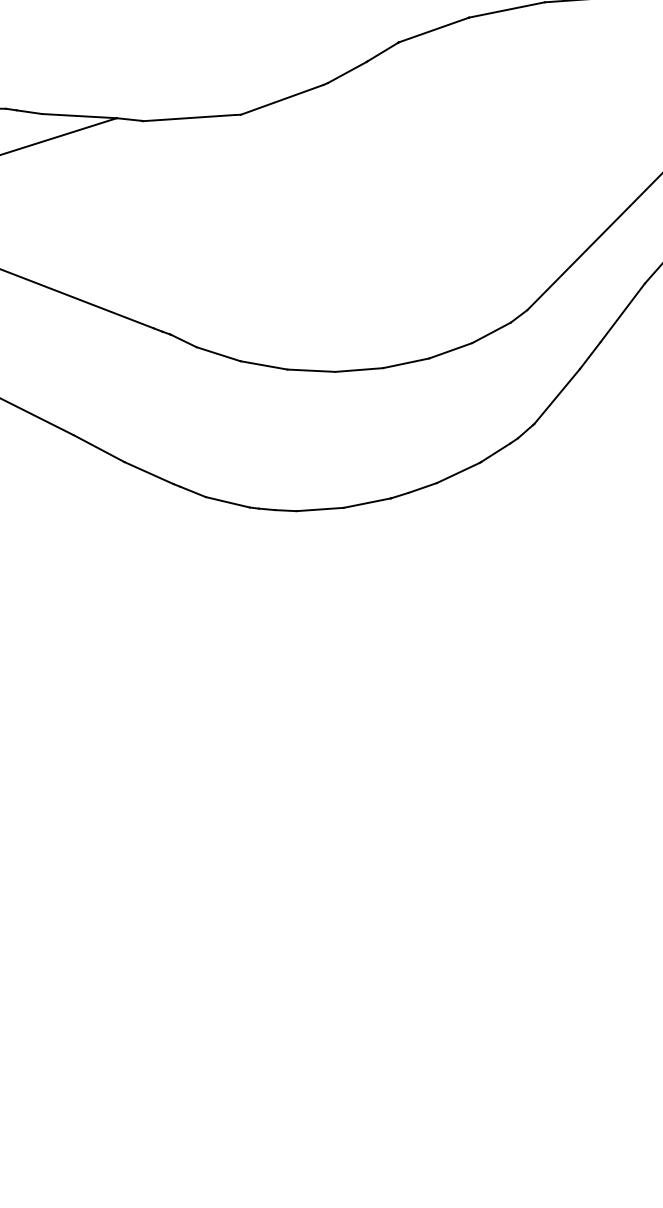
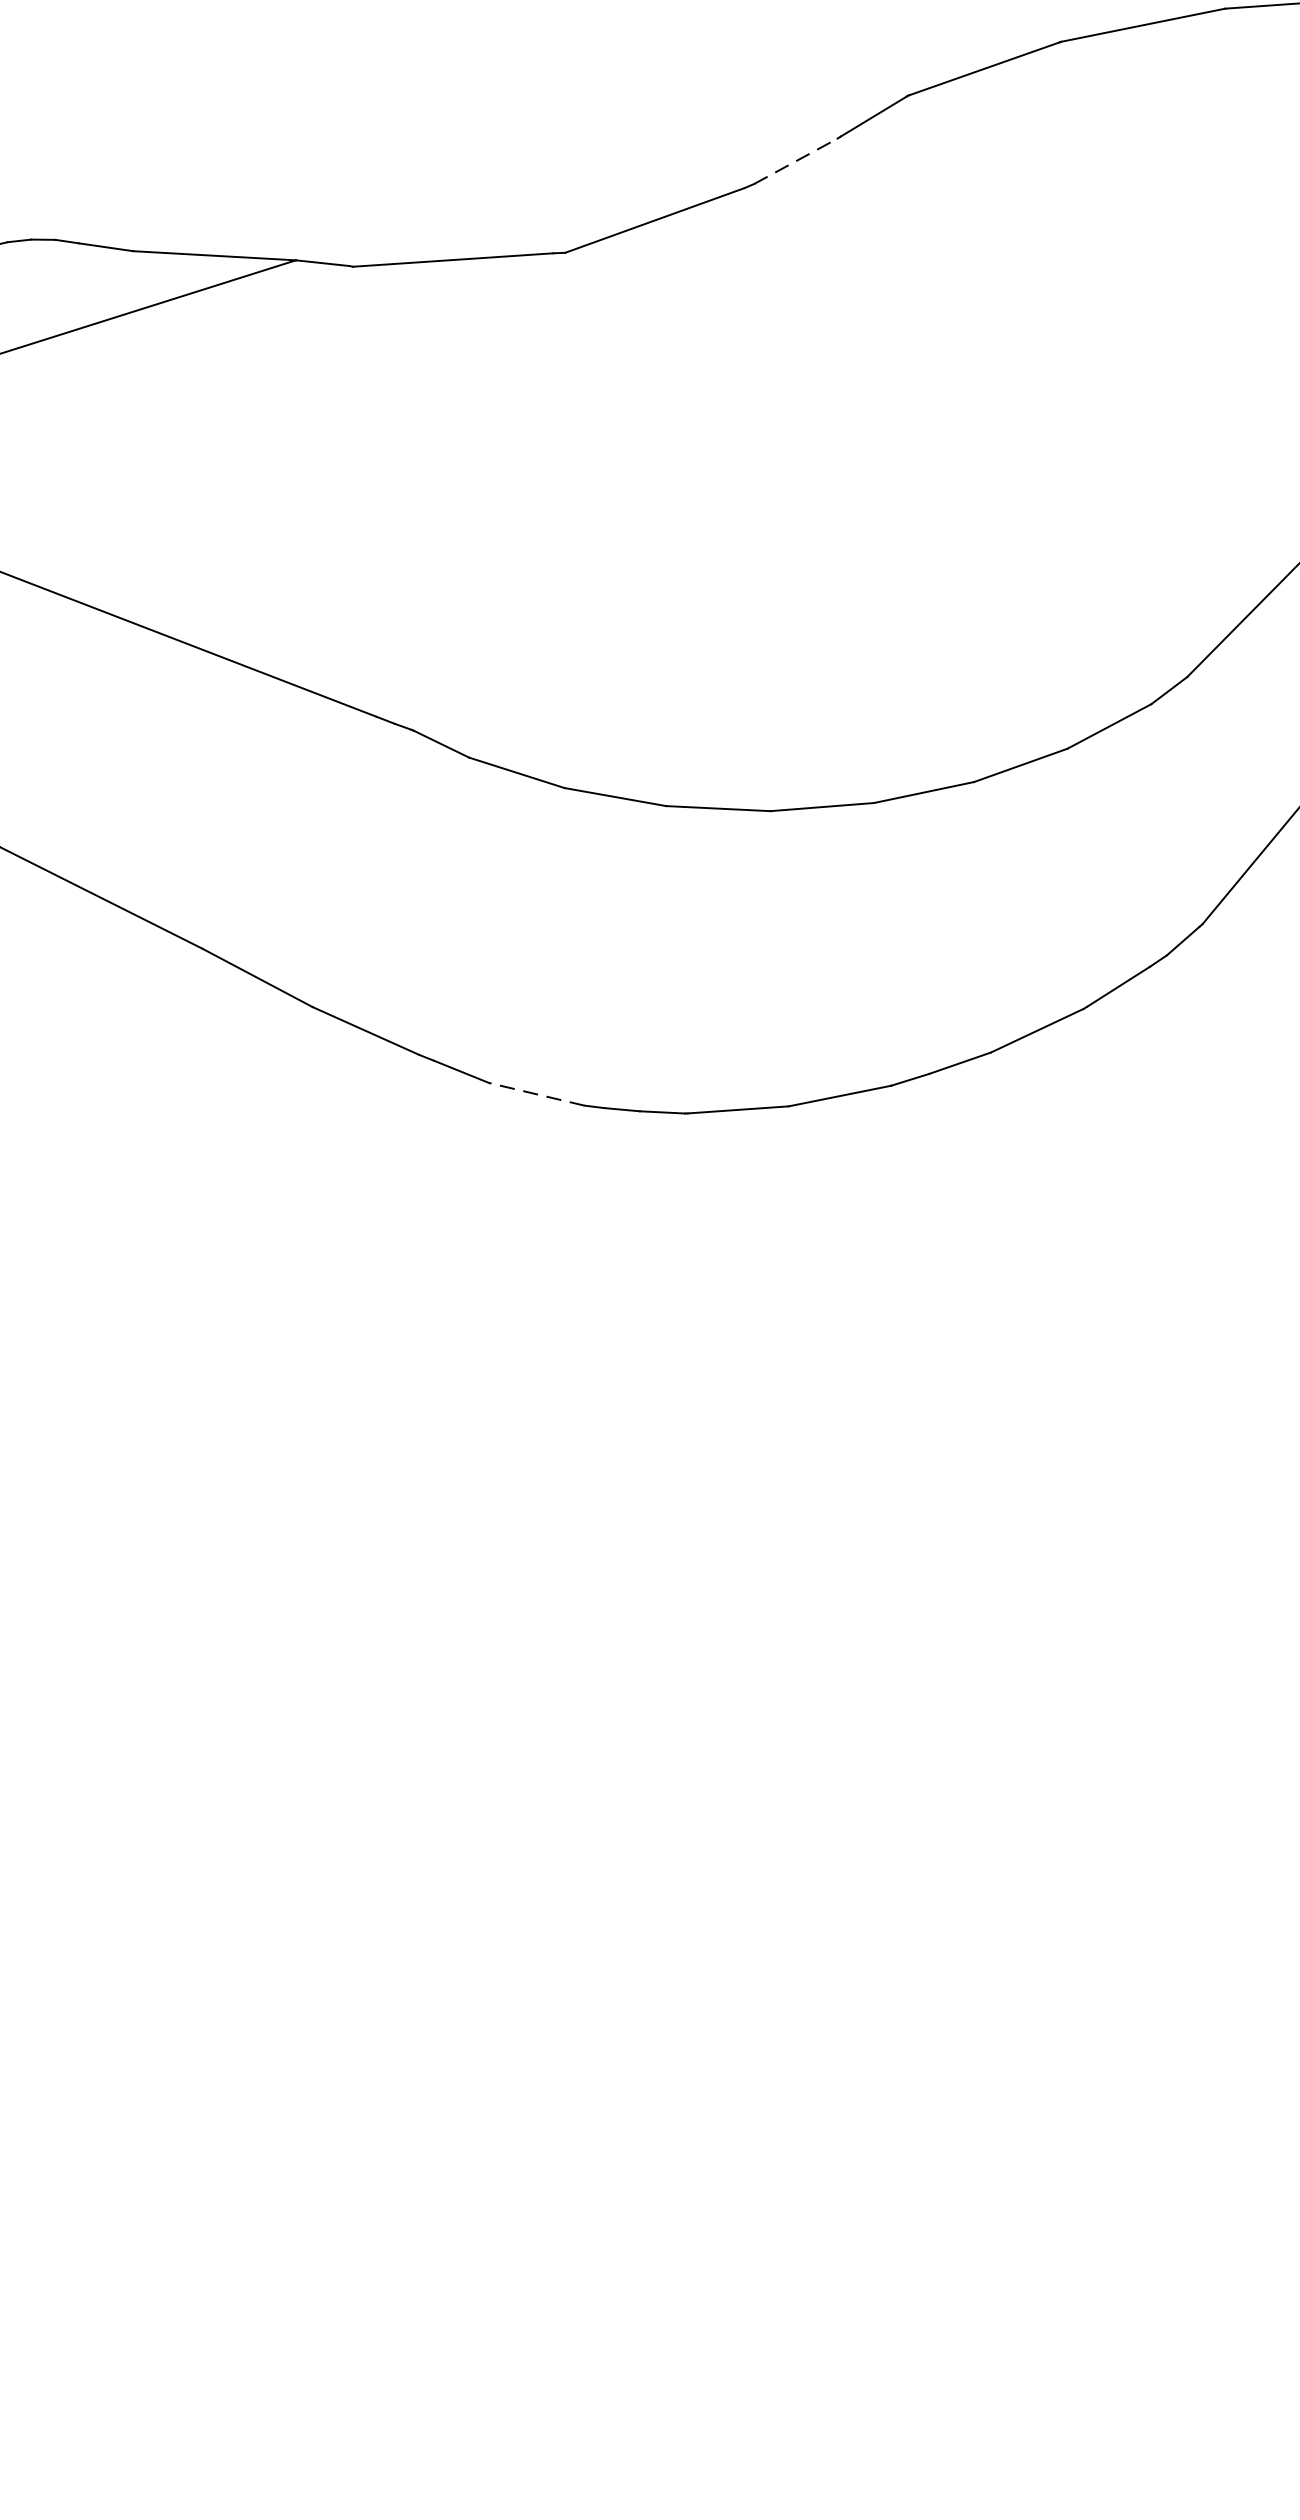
line: (347, 72) -> (796, 161), solid -> dashed
line: (227, 502) -> (536, 1094), solid -> dashed

